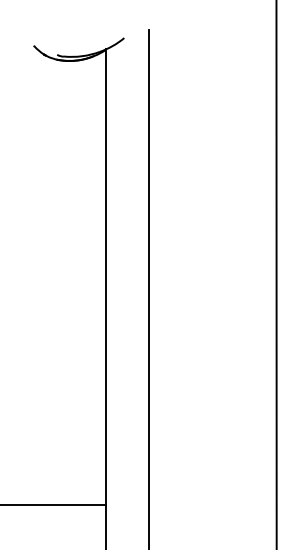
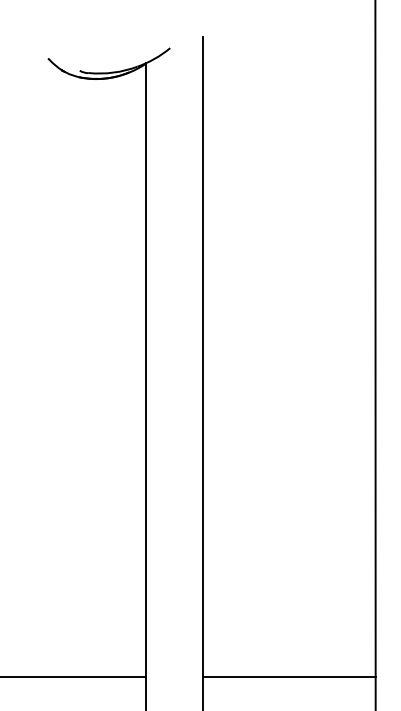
line: (212, 504) -> (289, 677), added

